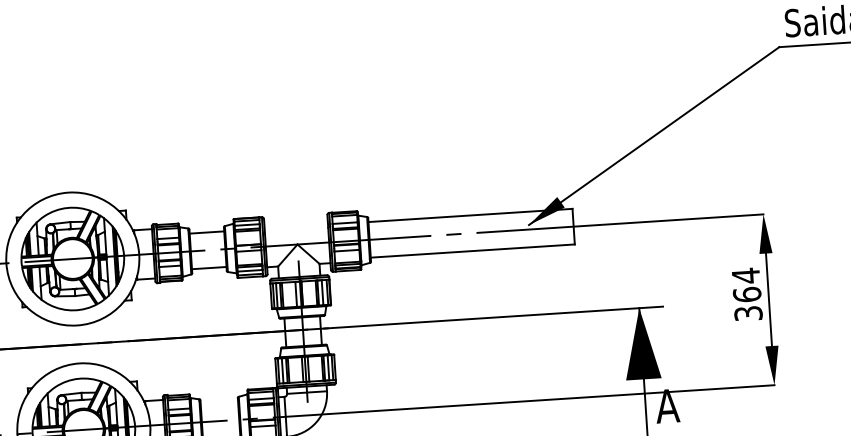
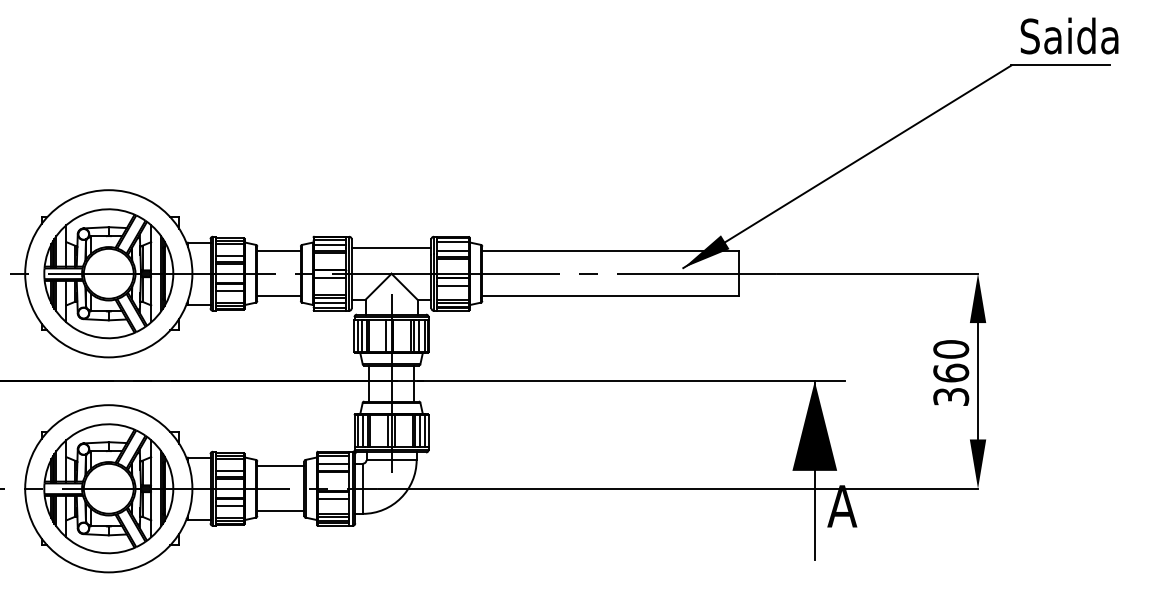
line: (296, 223) -> (391, 247), added
text: (746, 275) -> (951, 349), 364 -> 360
line: (219, 403) -> (280, 466), added

